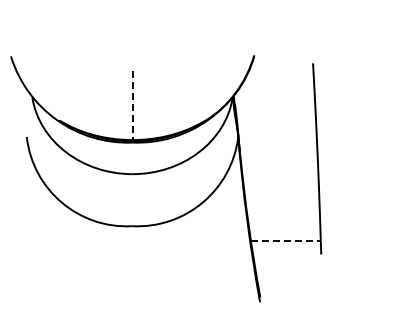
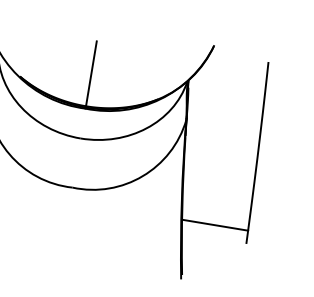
line: (132, 106) -> (91, 74), dashed -> solid
line: (285, 240) -> (214, 225), dashed -> solid

